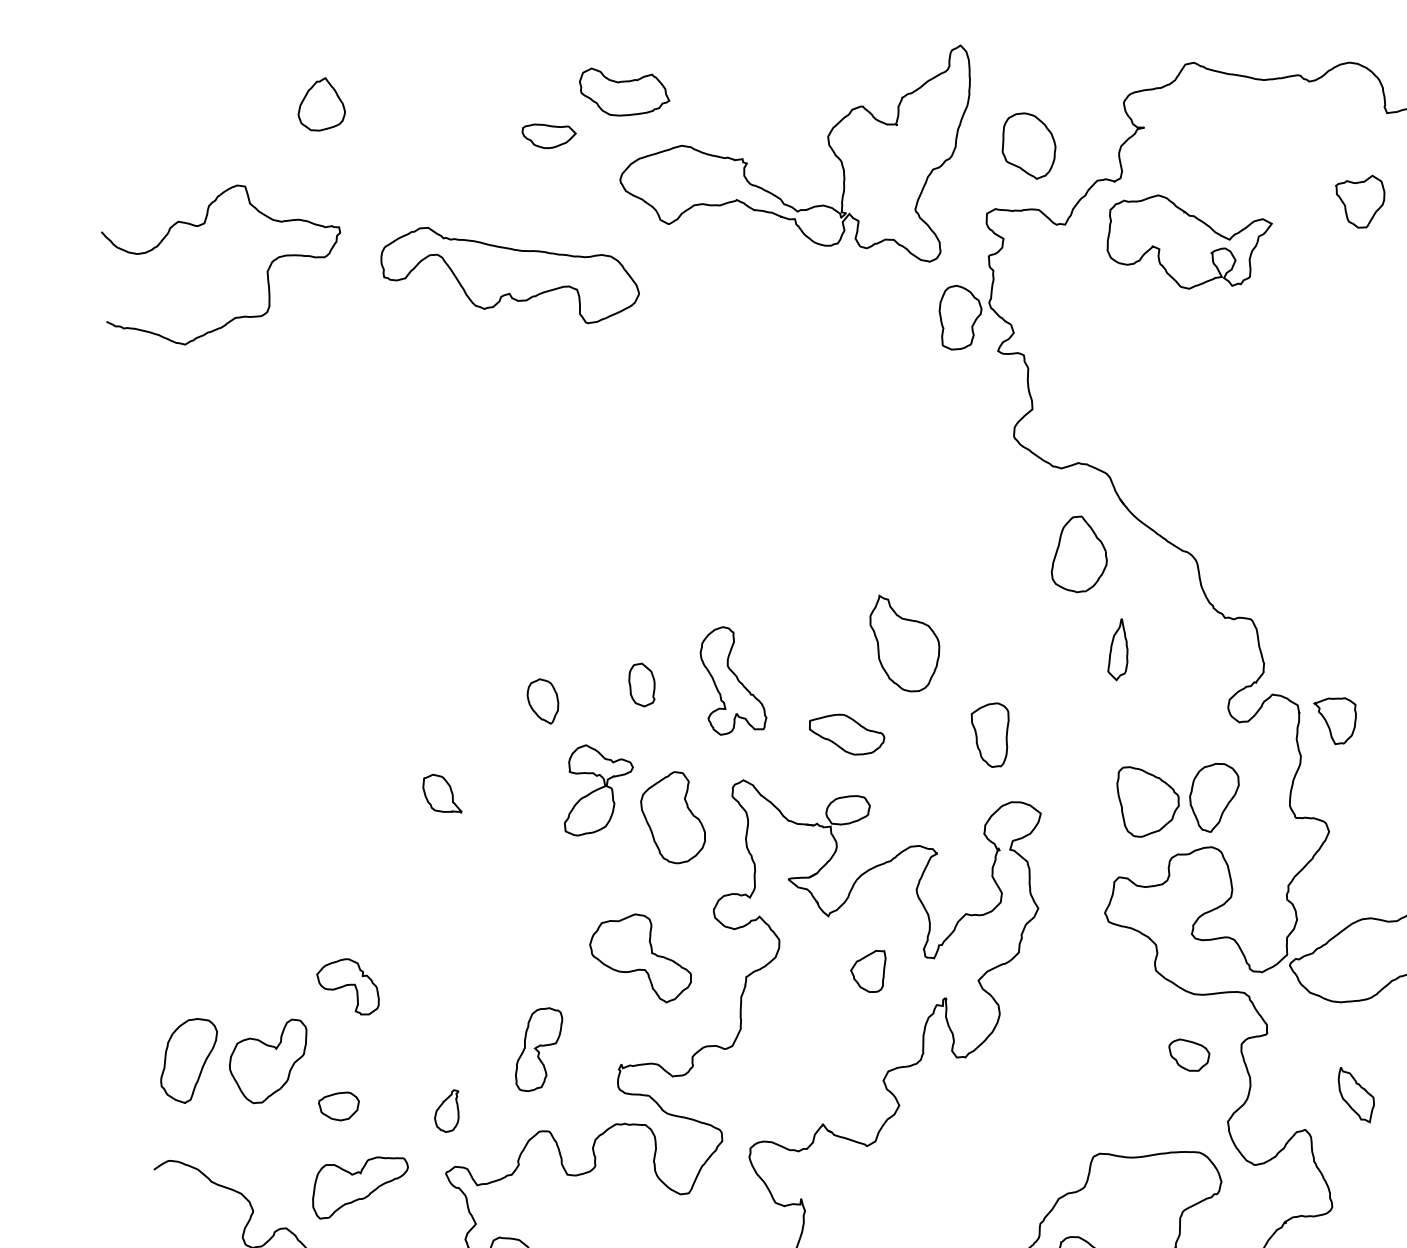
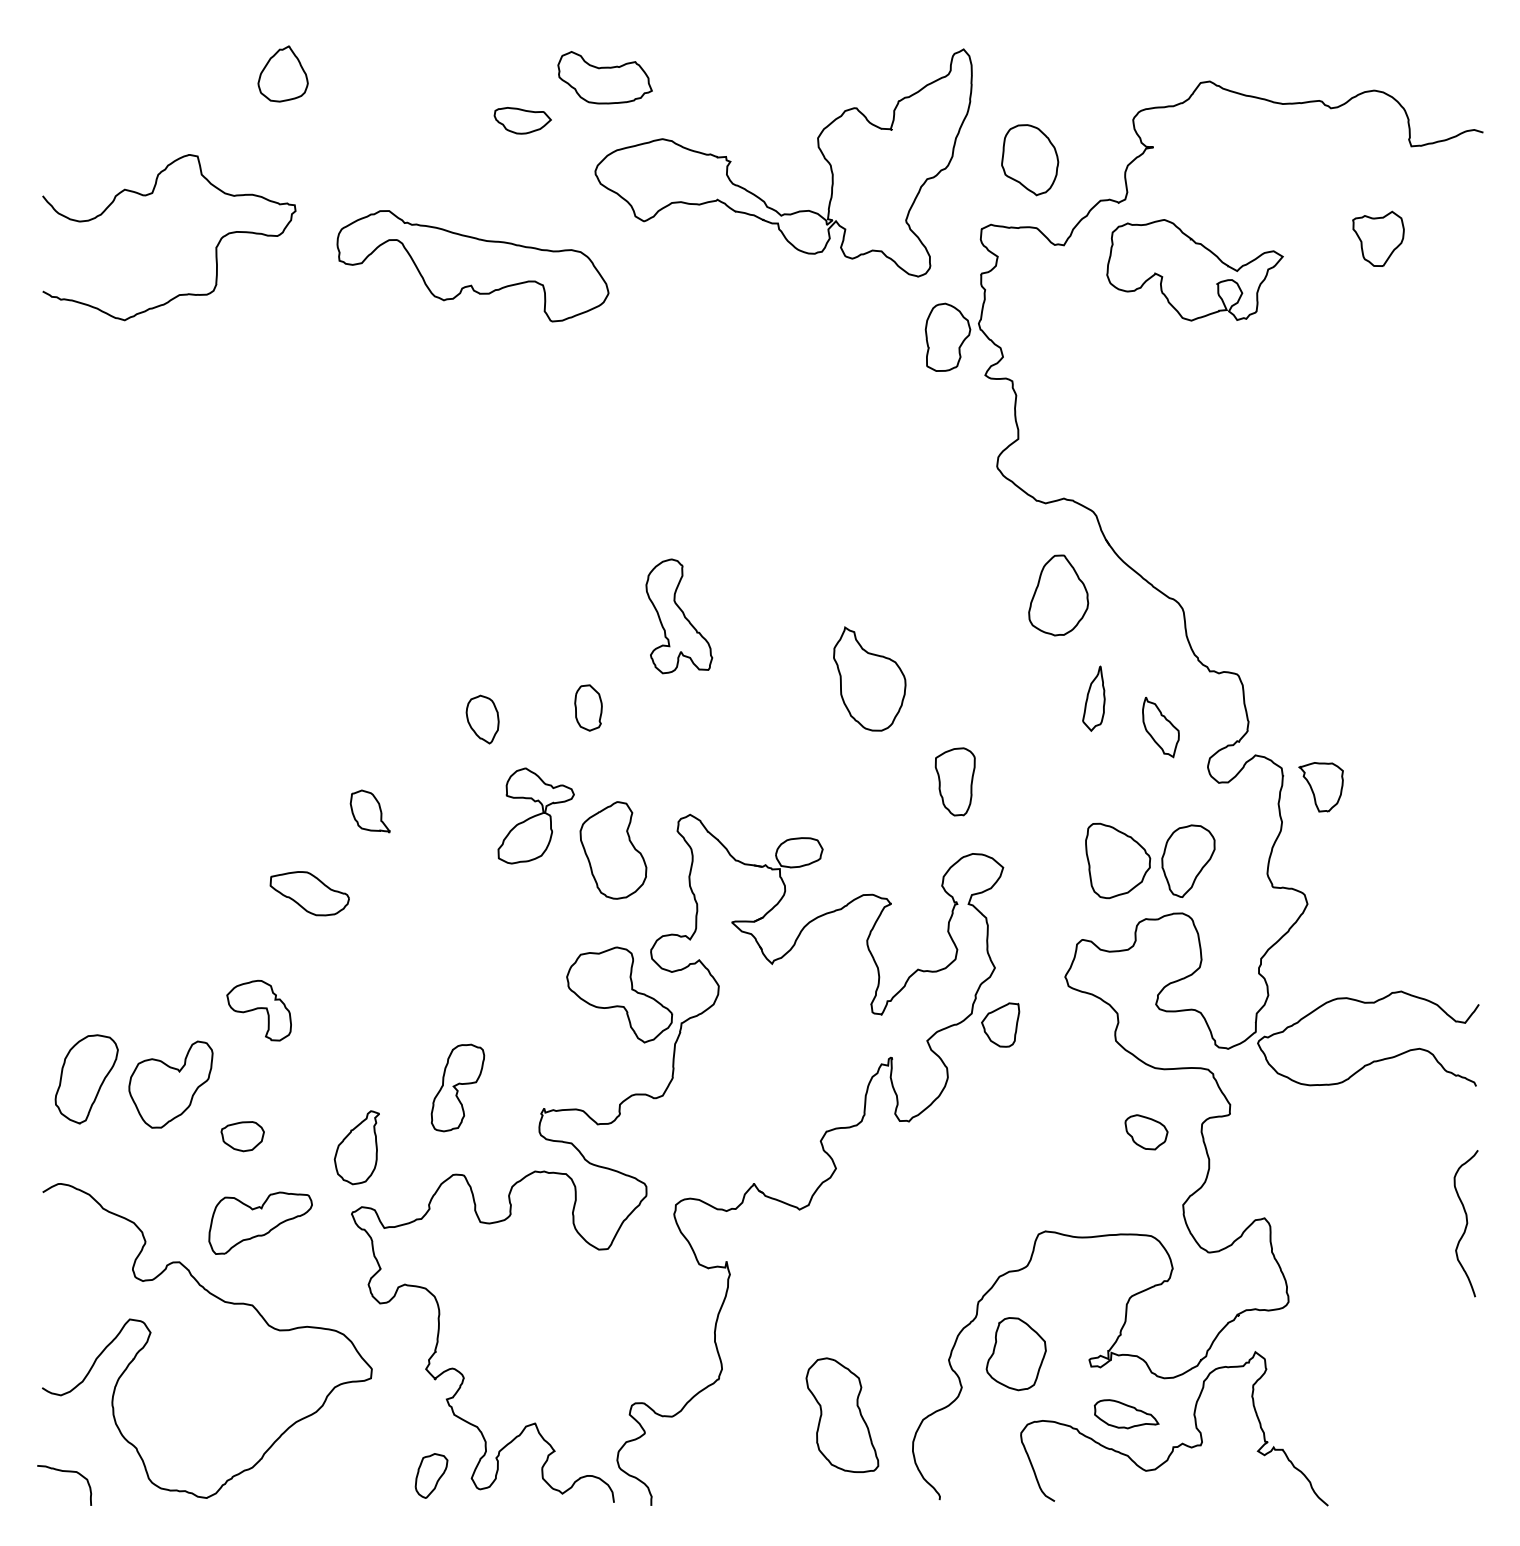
part: (733, 680) -> (679, 616), moved
part: (846, 734) -> (309, 893), moved
part: (640, 958) -> (619, 994), moved
part: (868, 971) -> (1000, 1024), moved
part: (1356, 1095) -> (1160, 727), moved
part: (446, 1110) -> (356, 1147), size x1.67

